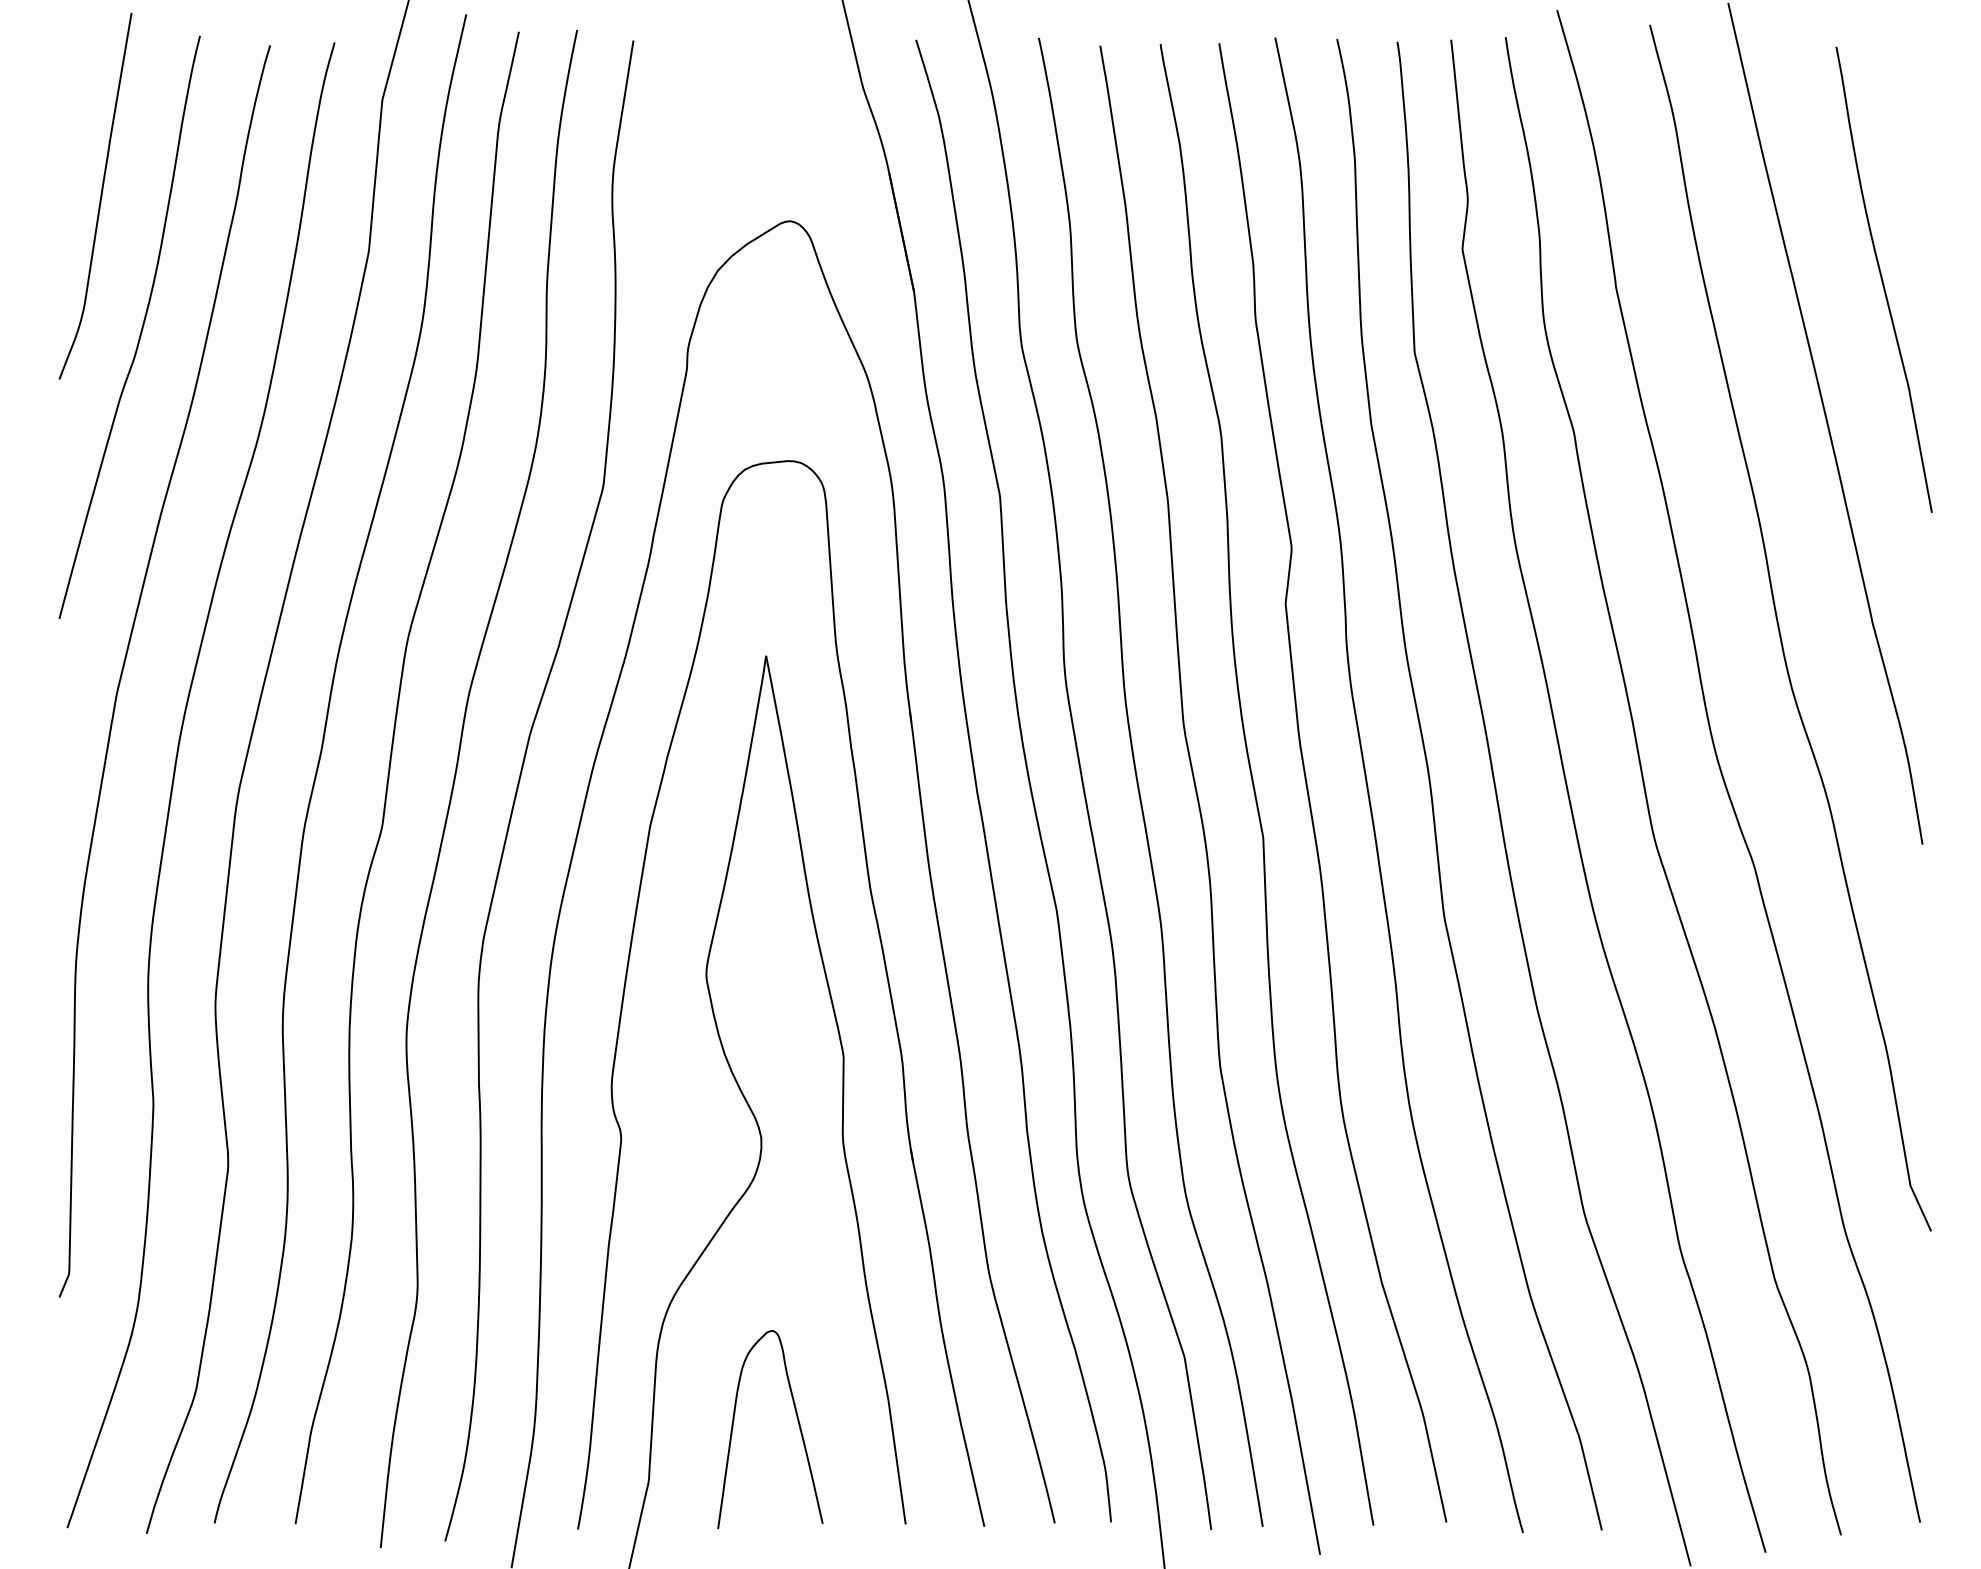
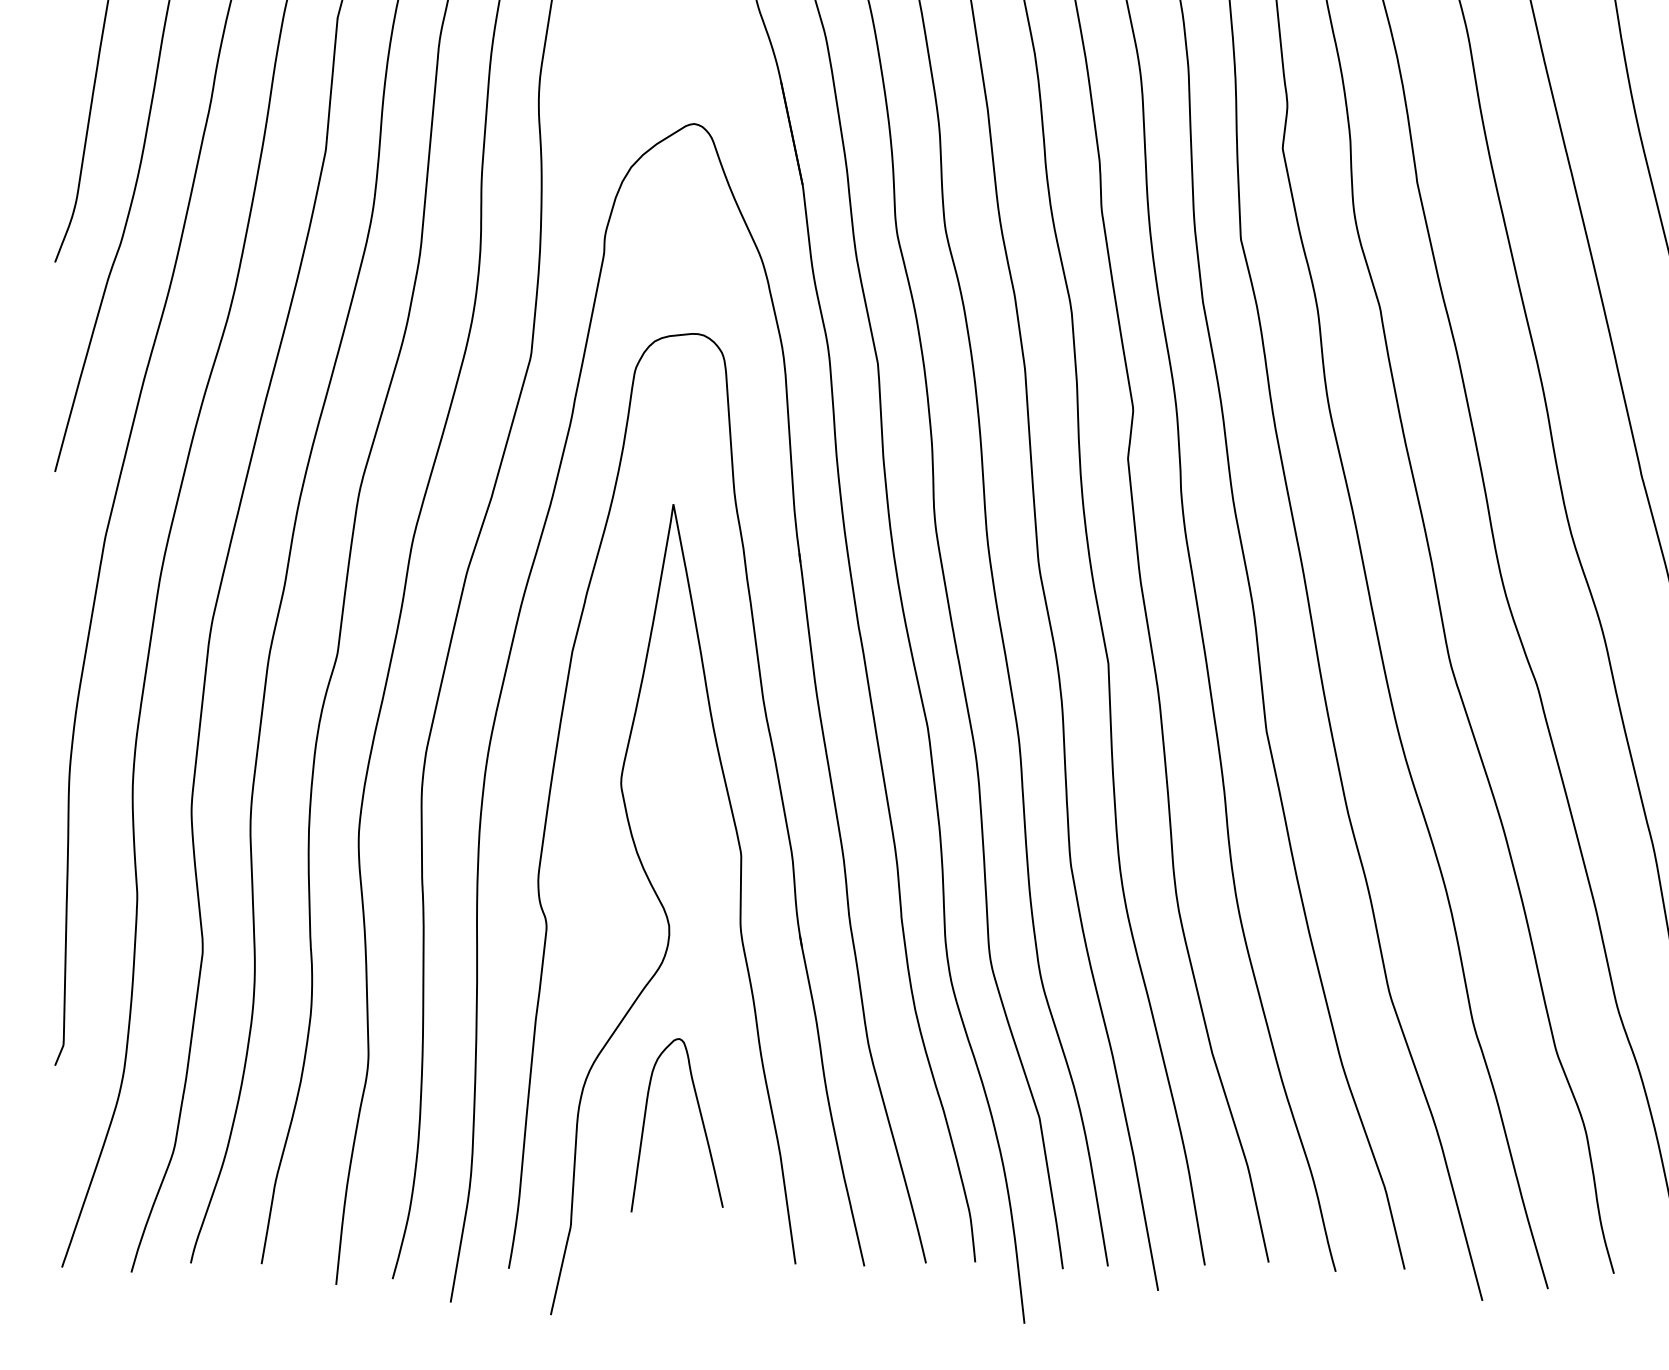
curve: (797, 1421) -> (700, 1118), moved

